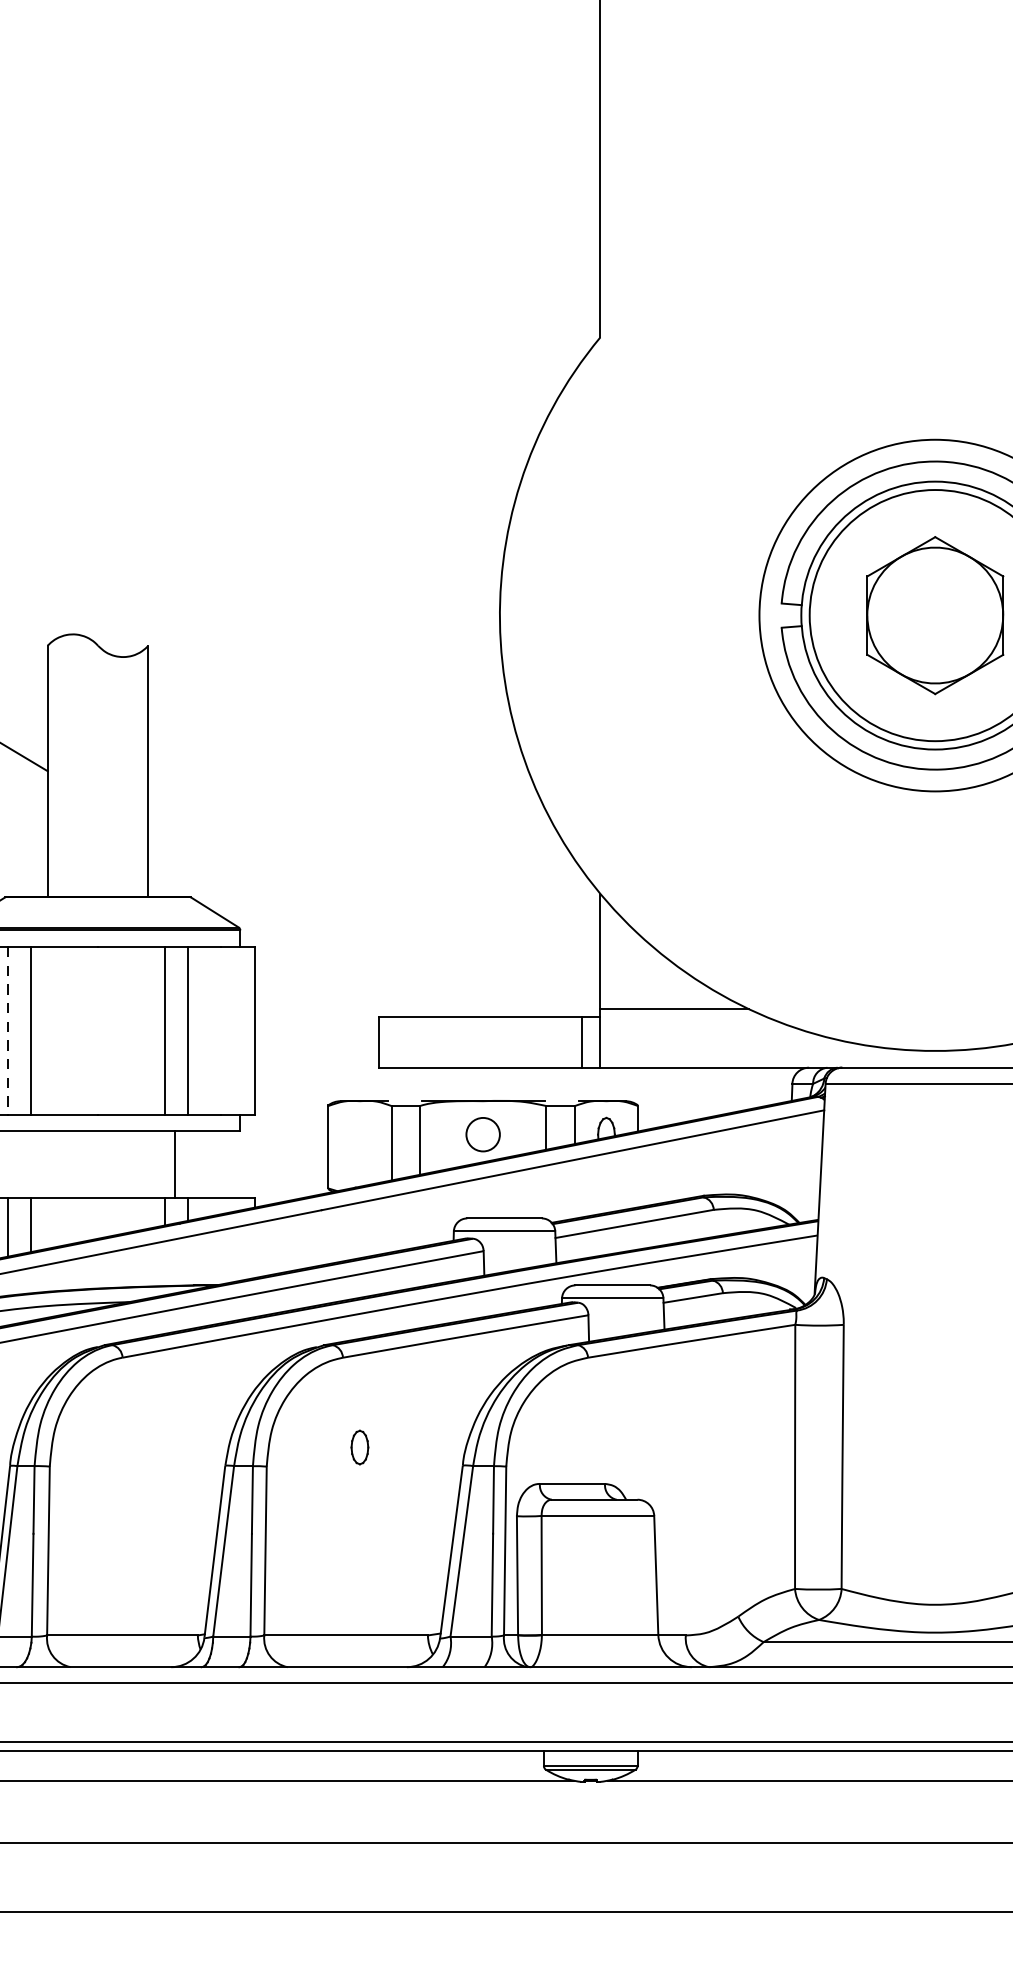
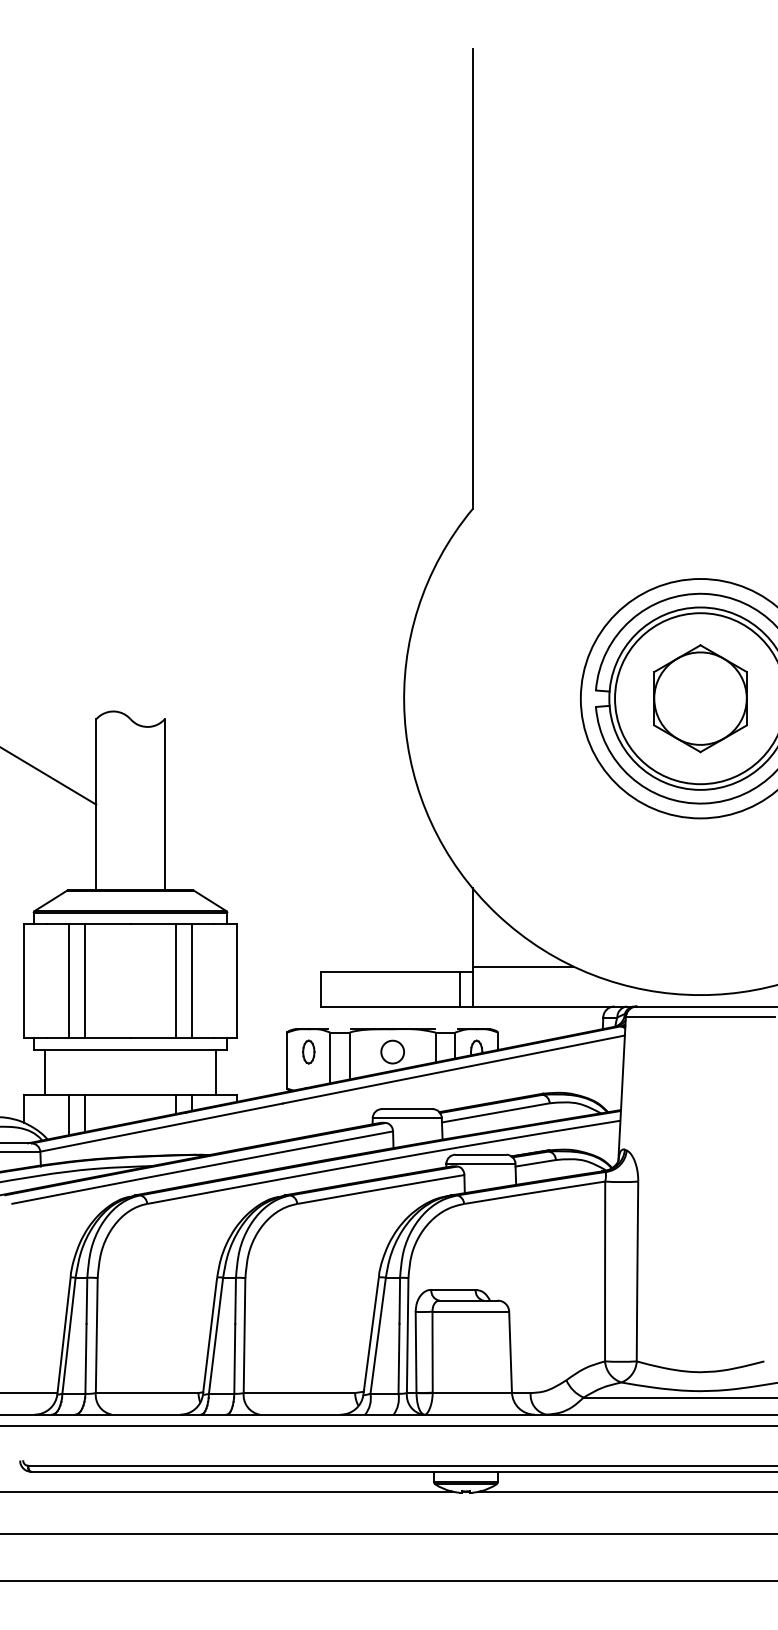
line: (8, 1030) -> (69, 981), dashed -> solid
line: (175, 1164) -> (216, 1072), moved
part: (359, 1446) -> (308, 1051), moved

